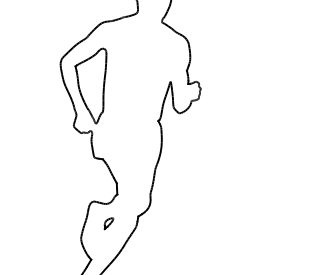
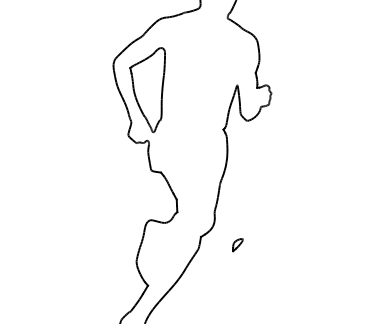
part: (108, 224) -> (237, 245), moved

